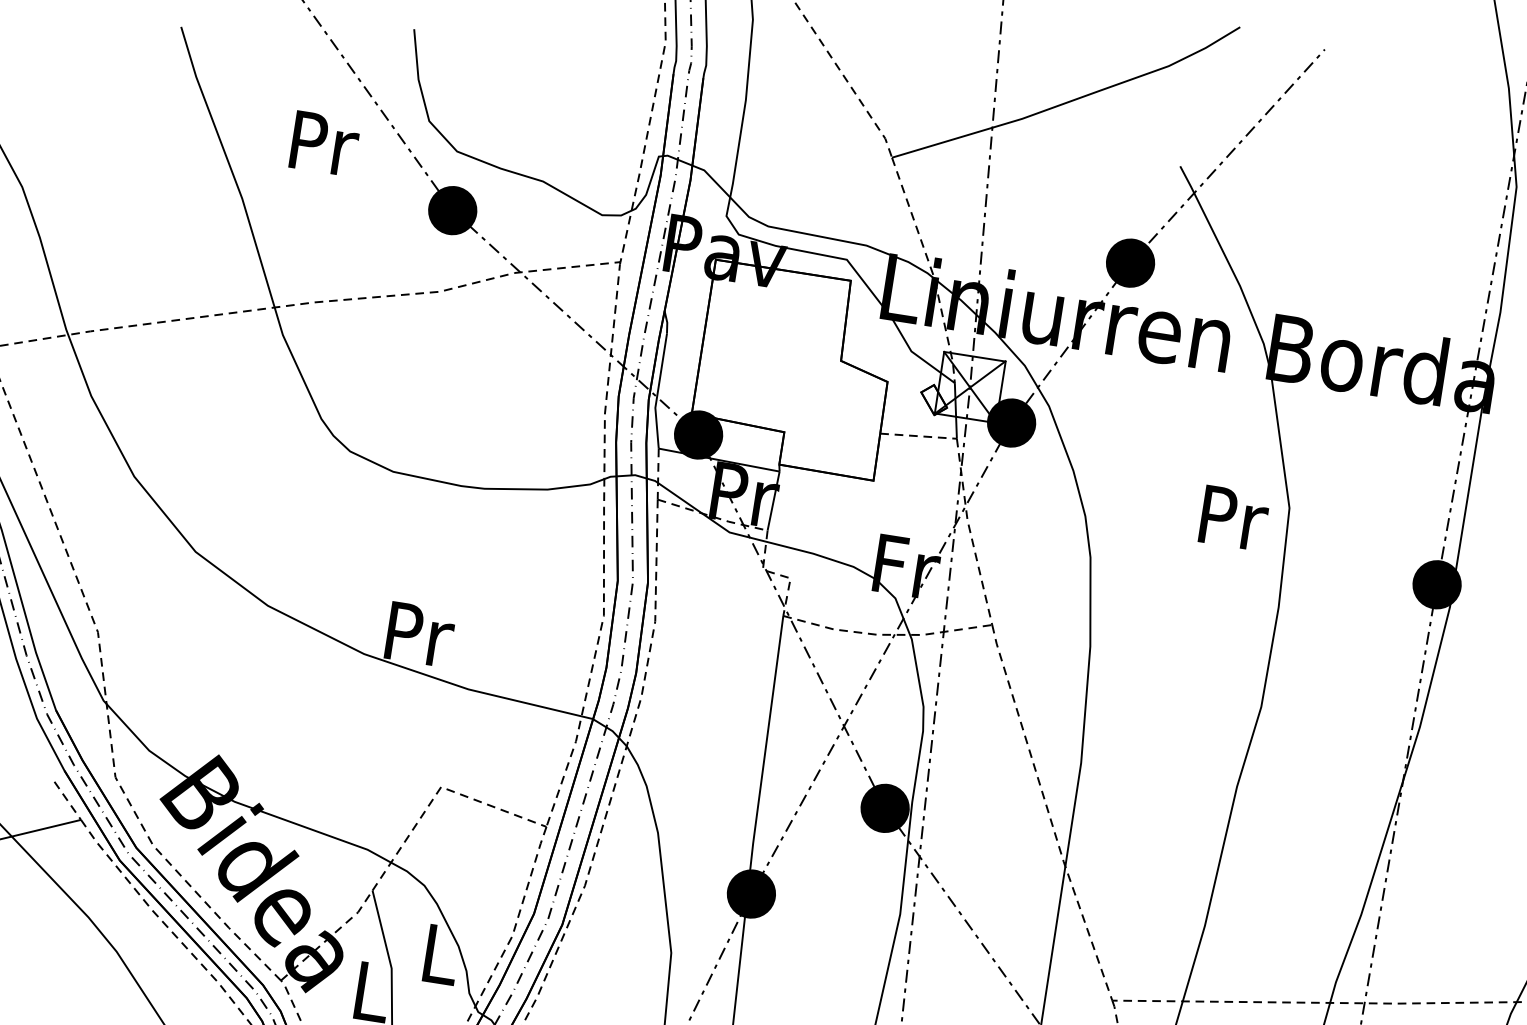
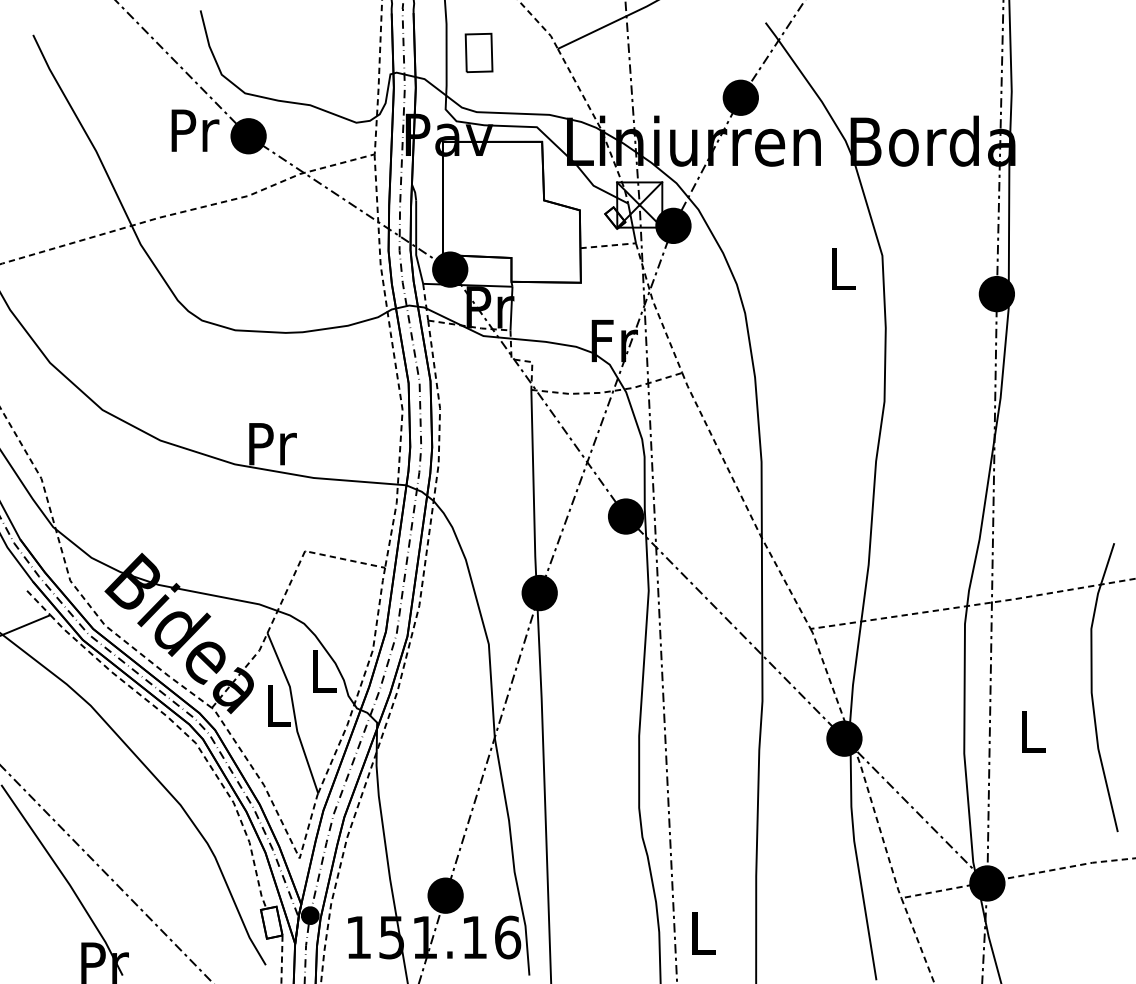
text: (325, 143) -> (195, 130), moved
part: (783, 145) -> (478, 52), added
text: (1233, 518) -> (843, 269), Pr -> L

